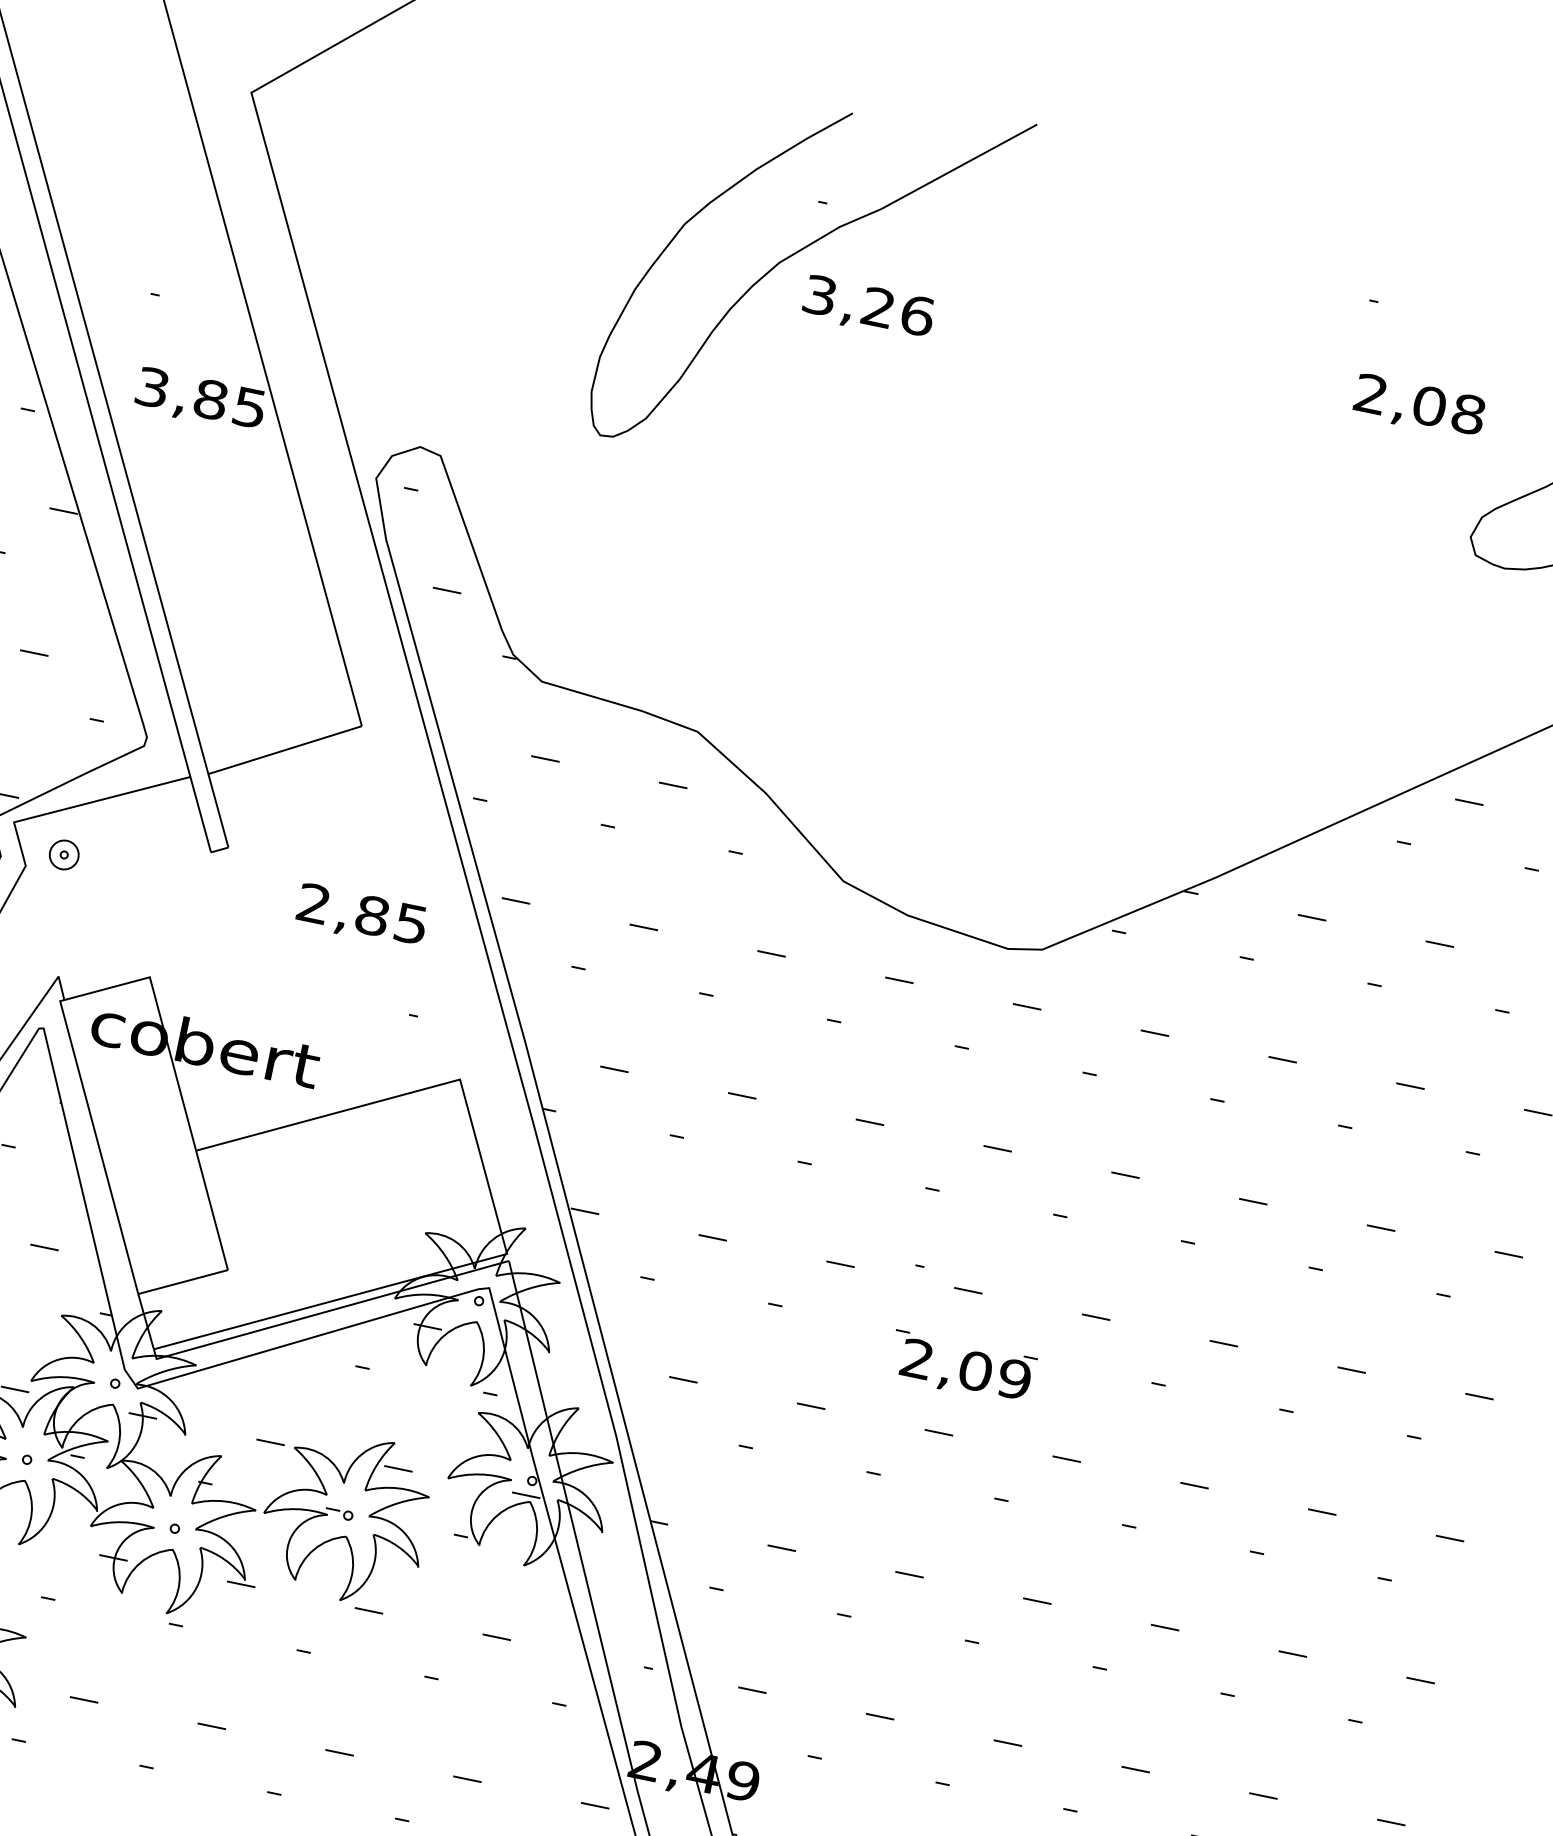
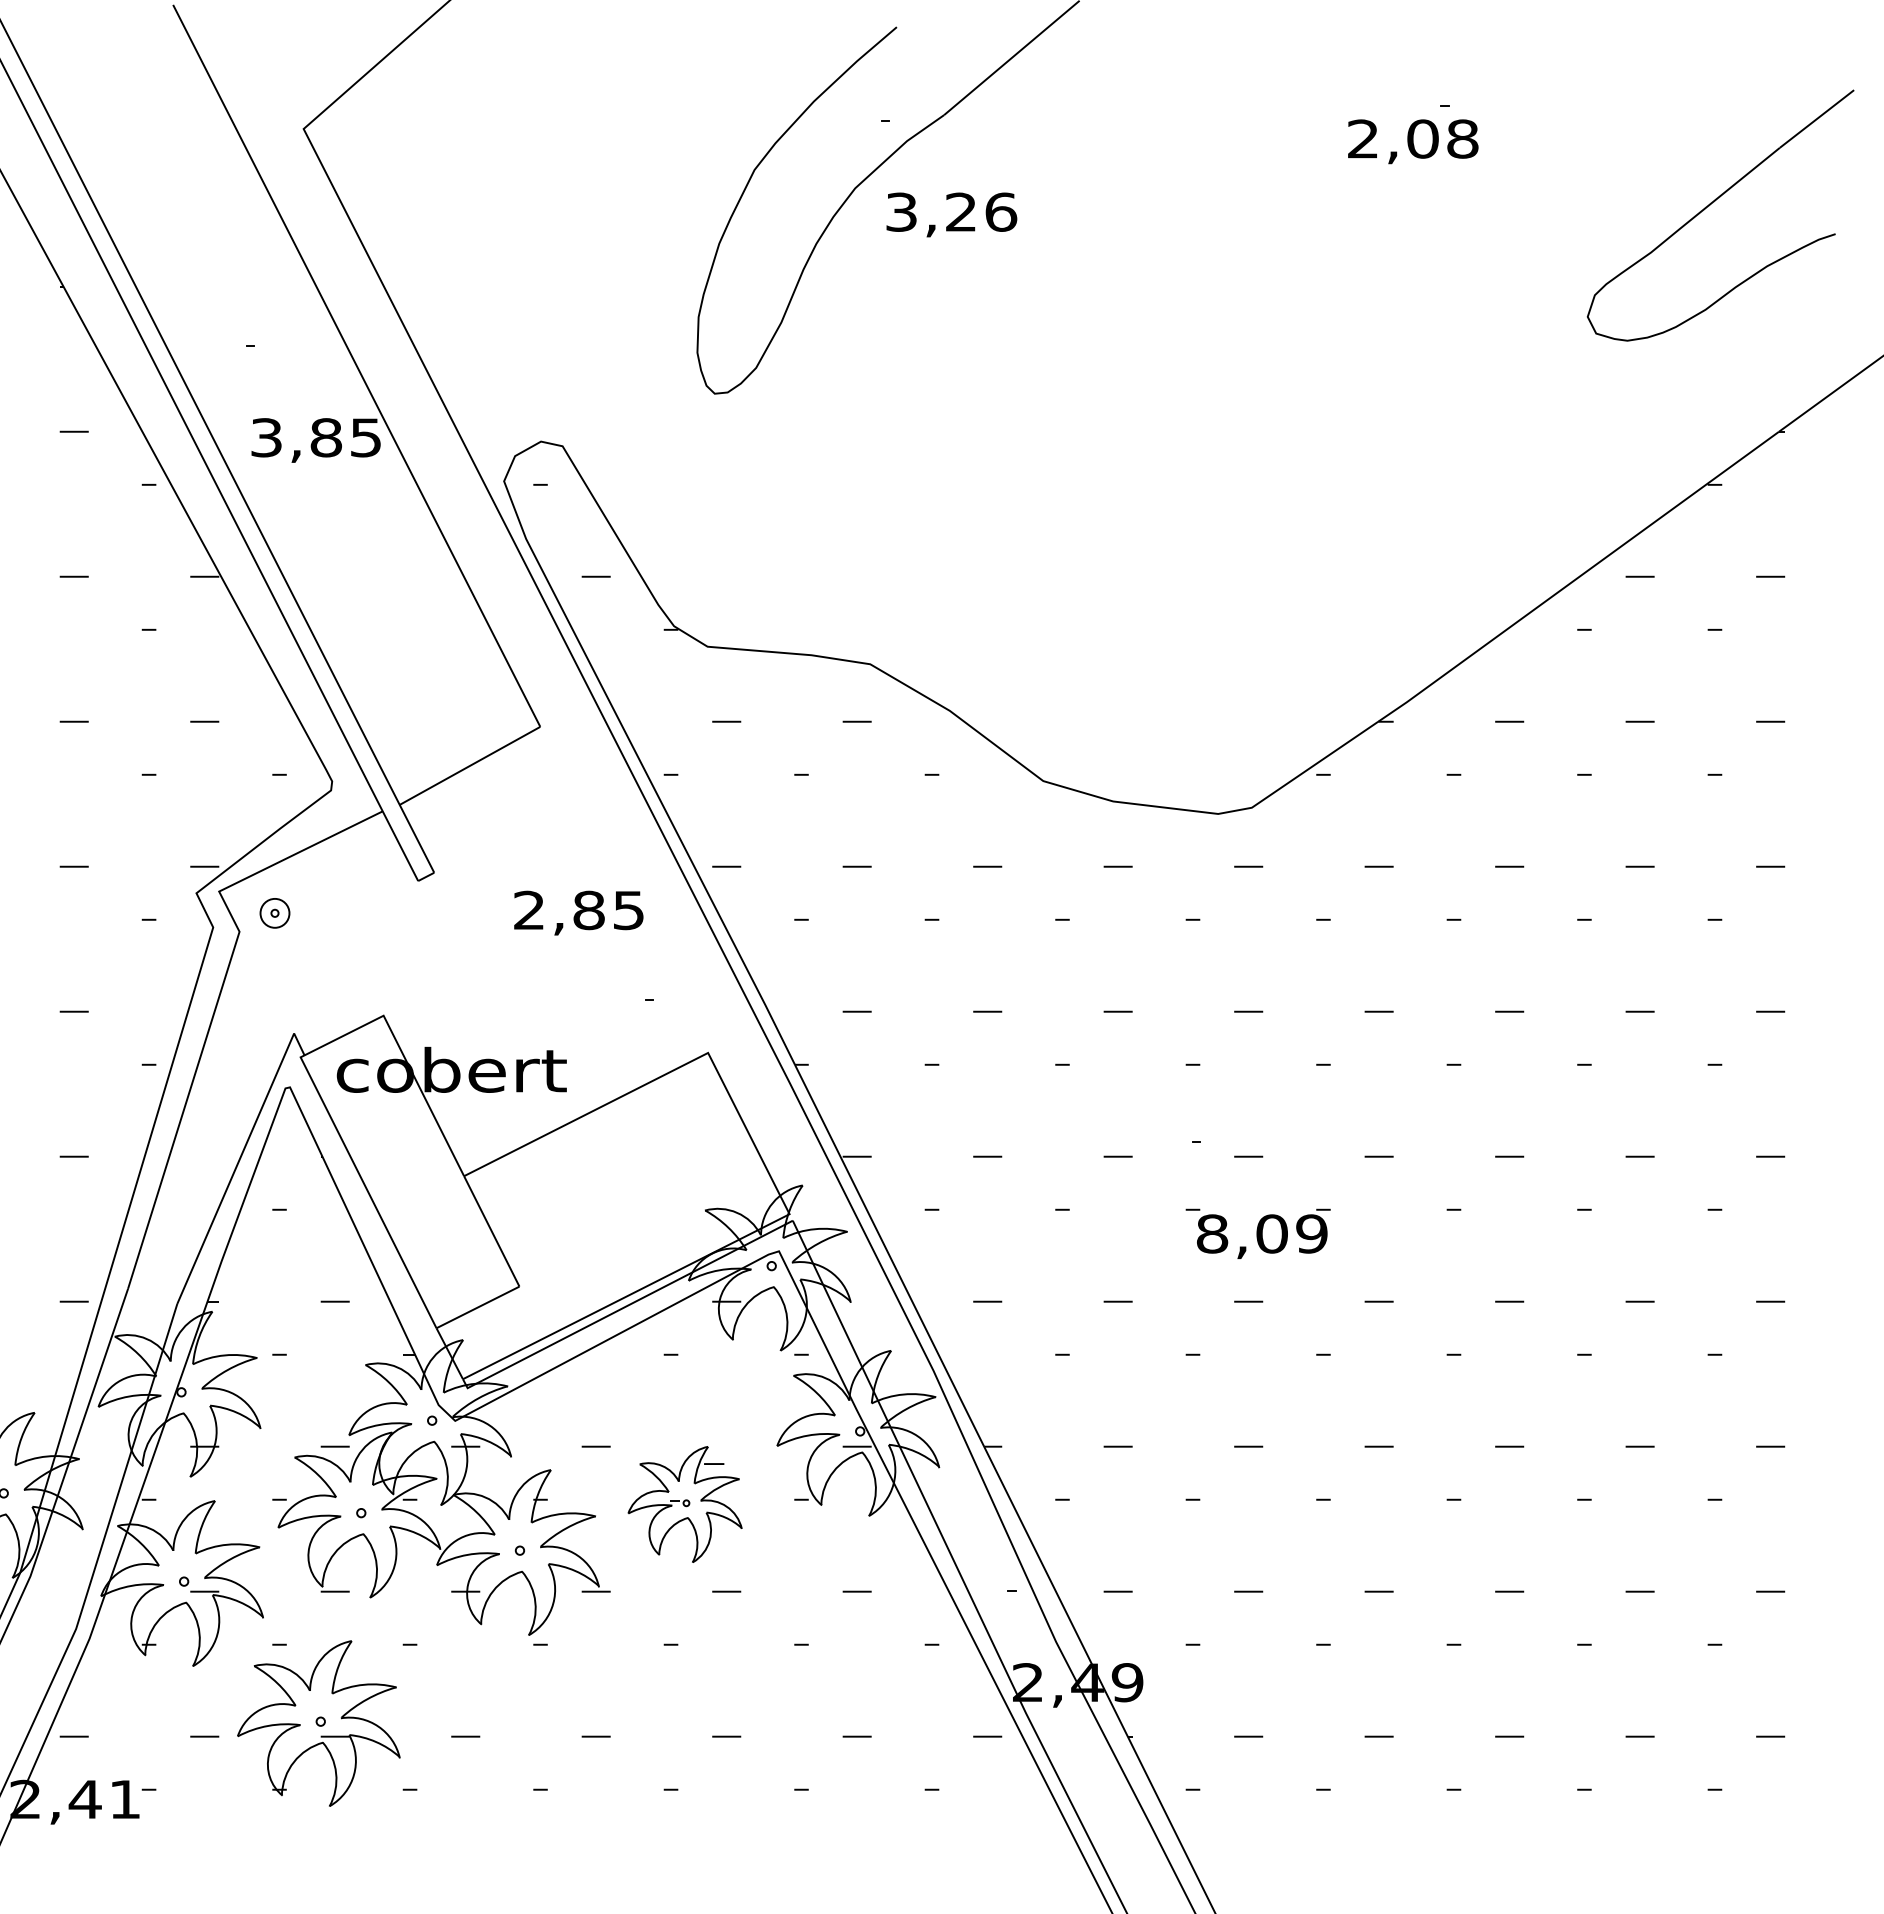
text: (1419, 406) -> (1413, 141), moved
text: (917, 1358) -> (1212, 1233), 2,09 -> 8,09
part: (345, 1516) -> (684, 1504), size x0.7

